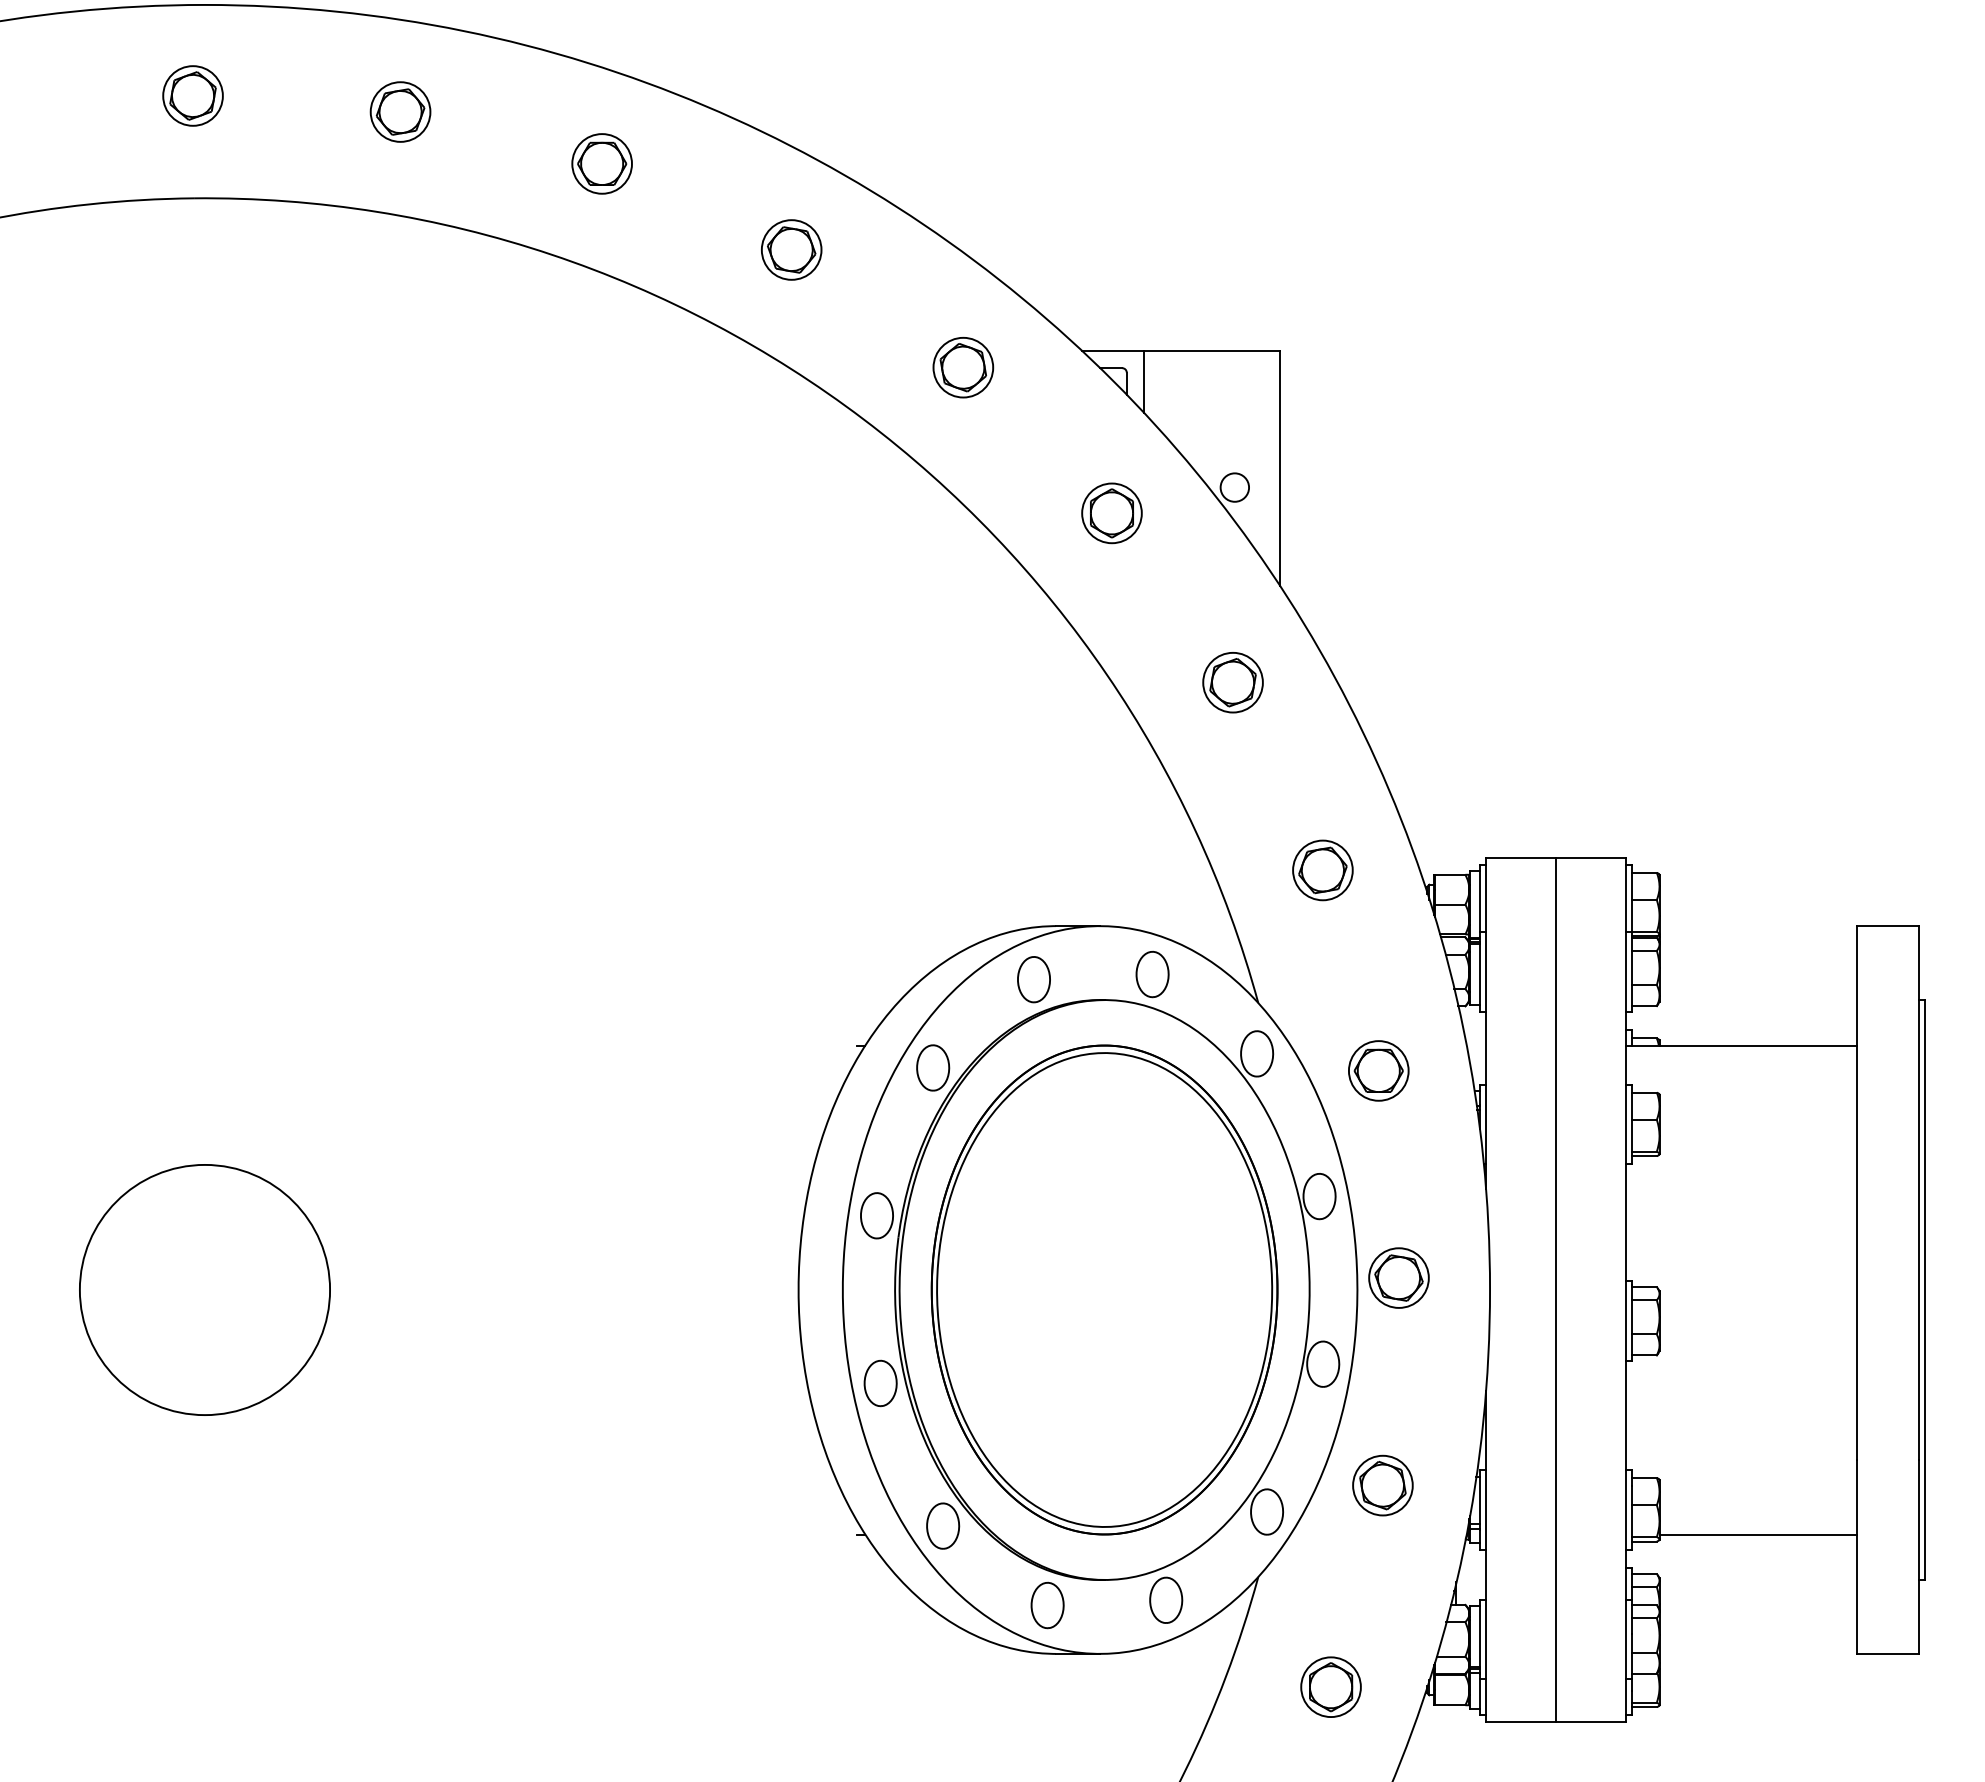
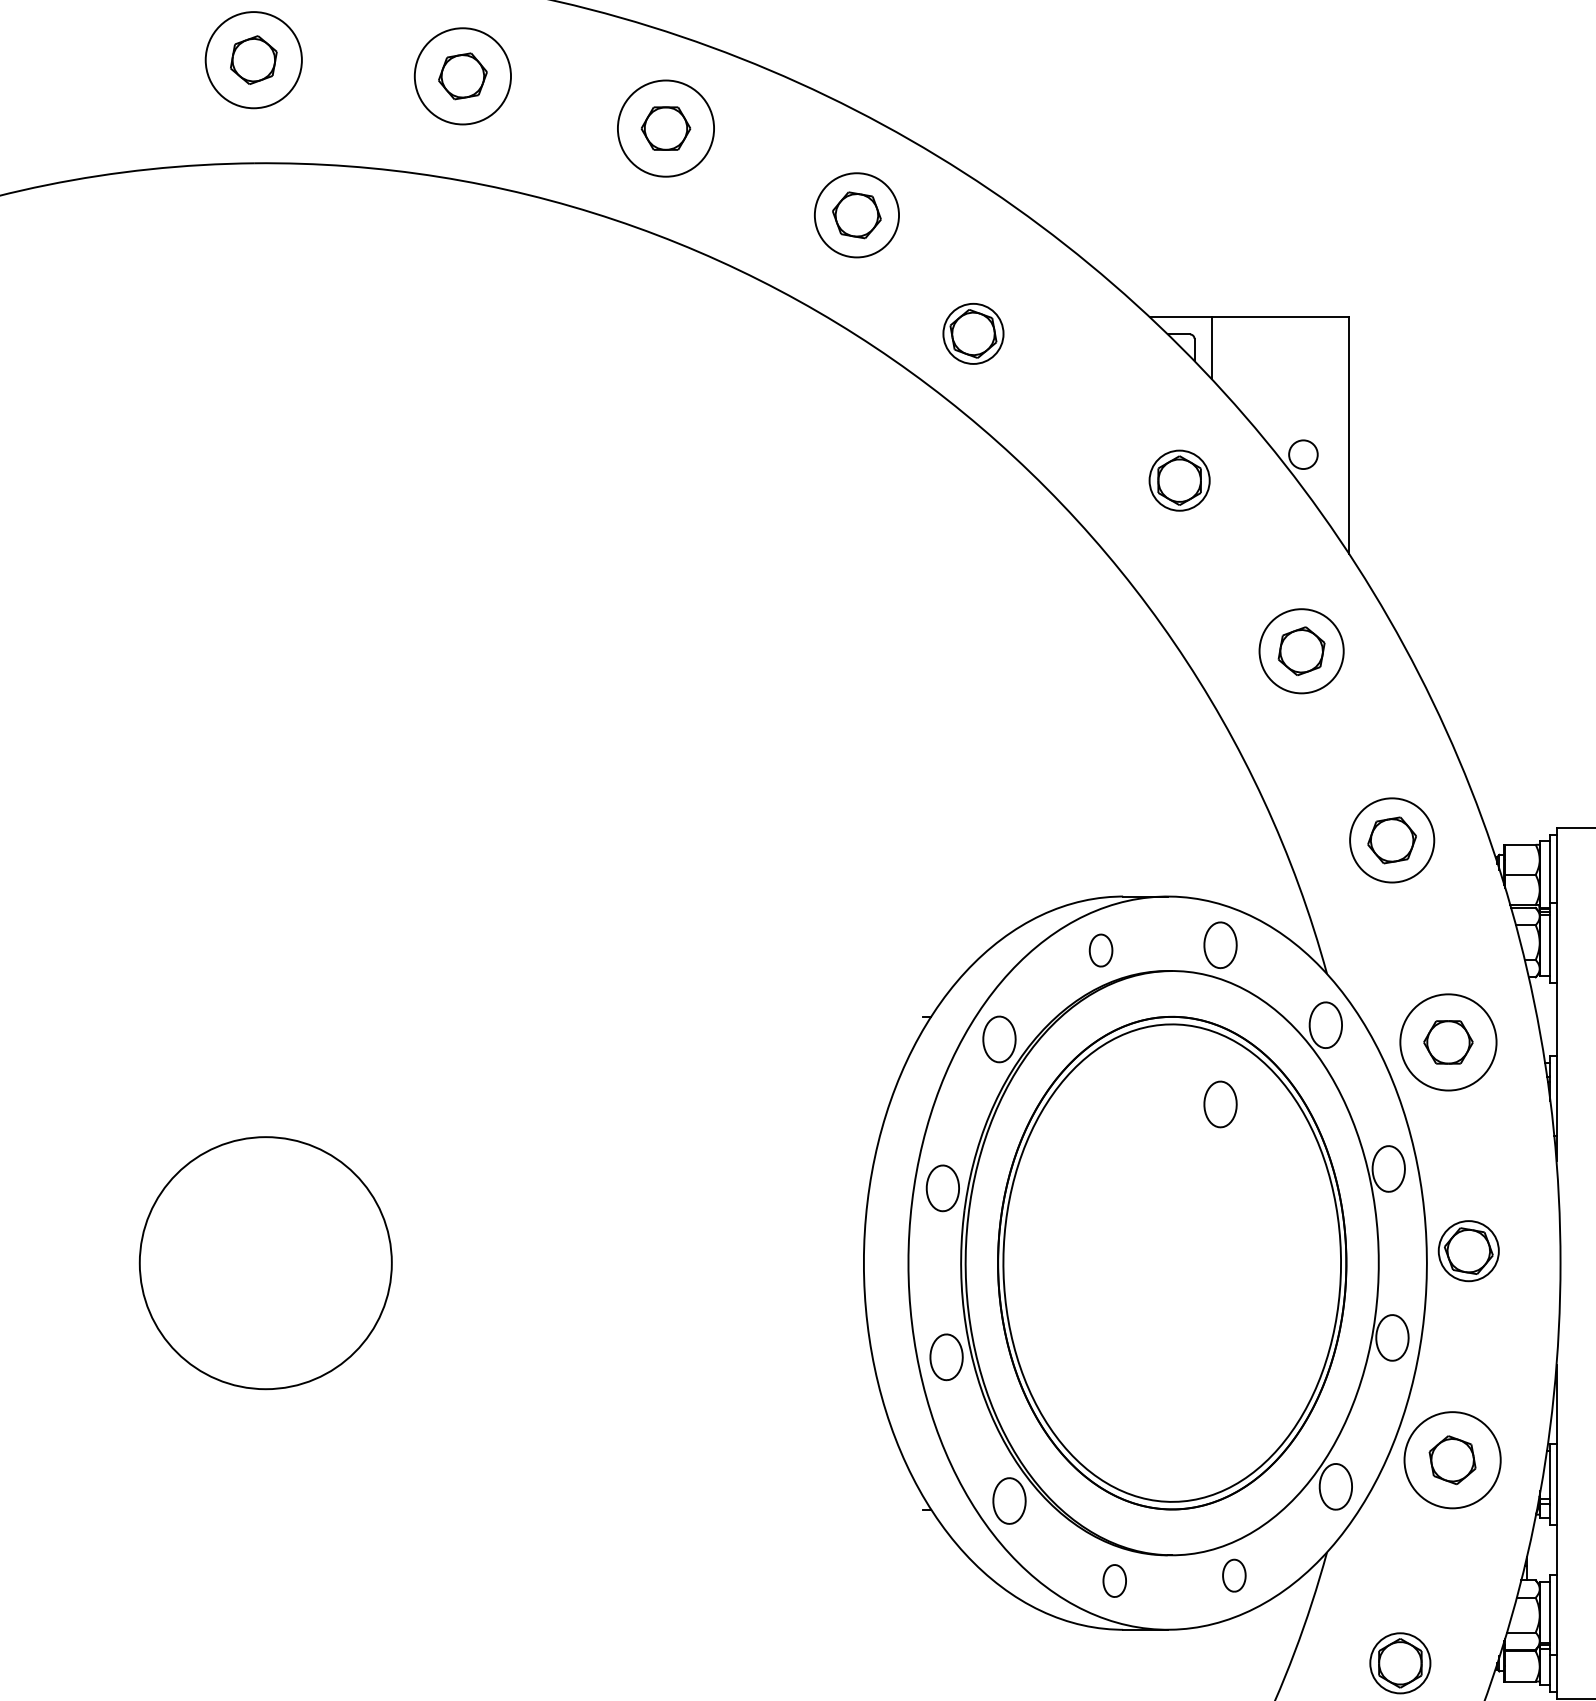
circle: (192, 95) -> (253, 59), size x1.6
circle: (400, 111) -> (462, 75), size x1.6
circle: (601, 163) -> (665, 128), size x1.6
circle: (791, 249) -> (856, 214), size x1.4
part: (963, 367) -> (973, 333), moved
circle: (1232, 682) -> (1301, 651), size x1.4
circle: (1322, 870) -> (1391, 840), size x1.4
part: (1033, 979) -> (1100, 950), size x0.7
circle: (1378, 1070) -> (1448, 1041), size x1.6
part: (1152, 1132) -> (1220, 1104), added
circle: (1382, 1485) -> (1452, 1460), size x1.6
part: (1166, 1599) -> (1234, 1574), size x0.7
part: (1047, 1605) -> (1114, 1581), size x0.7

